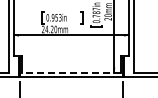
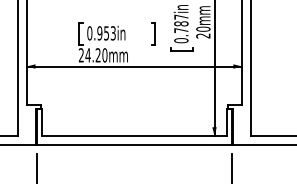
line: (71, 72) -> (134, 136), dashed -> solid

